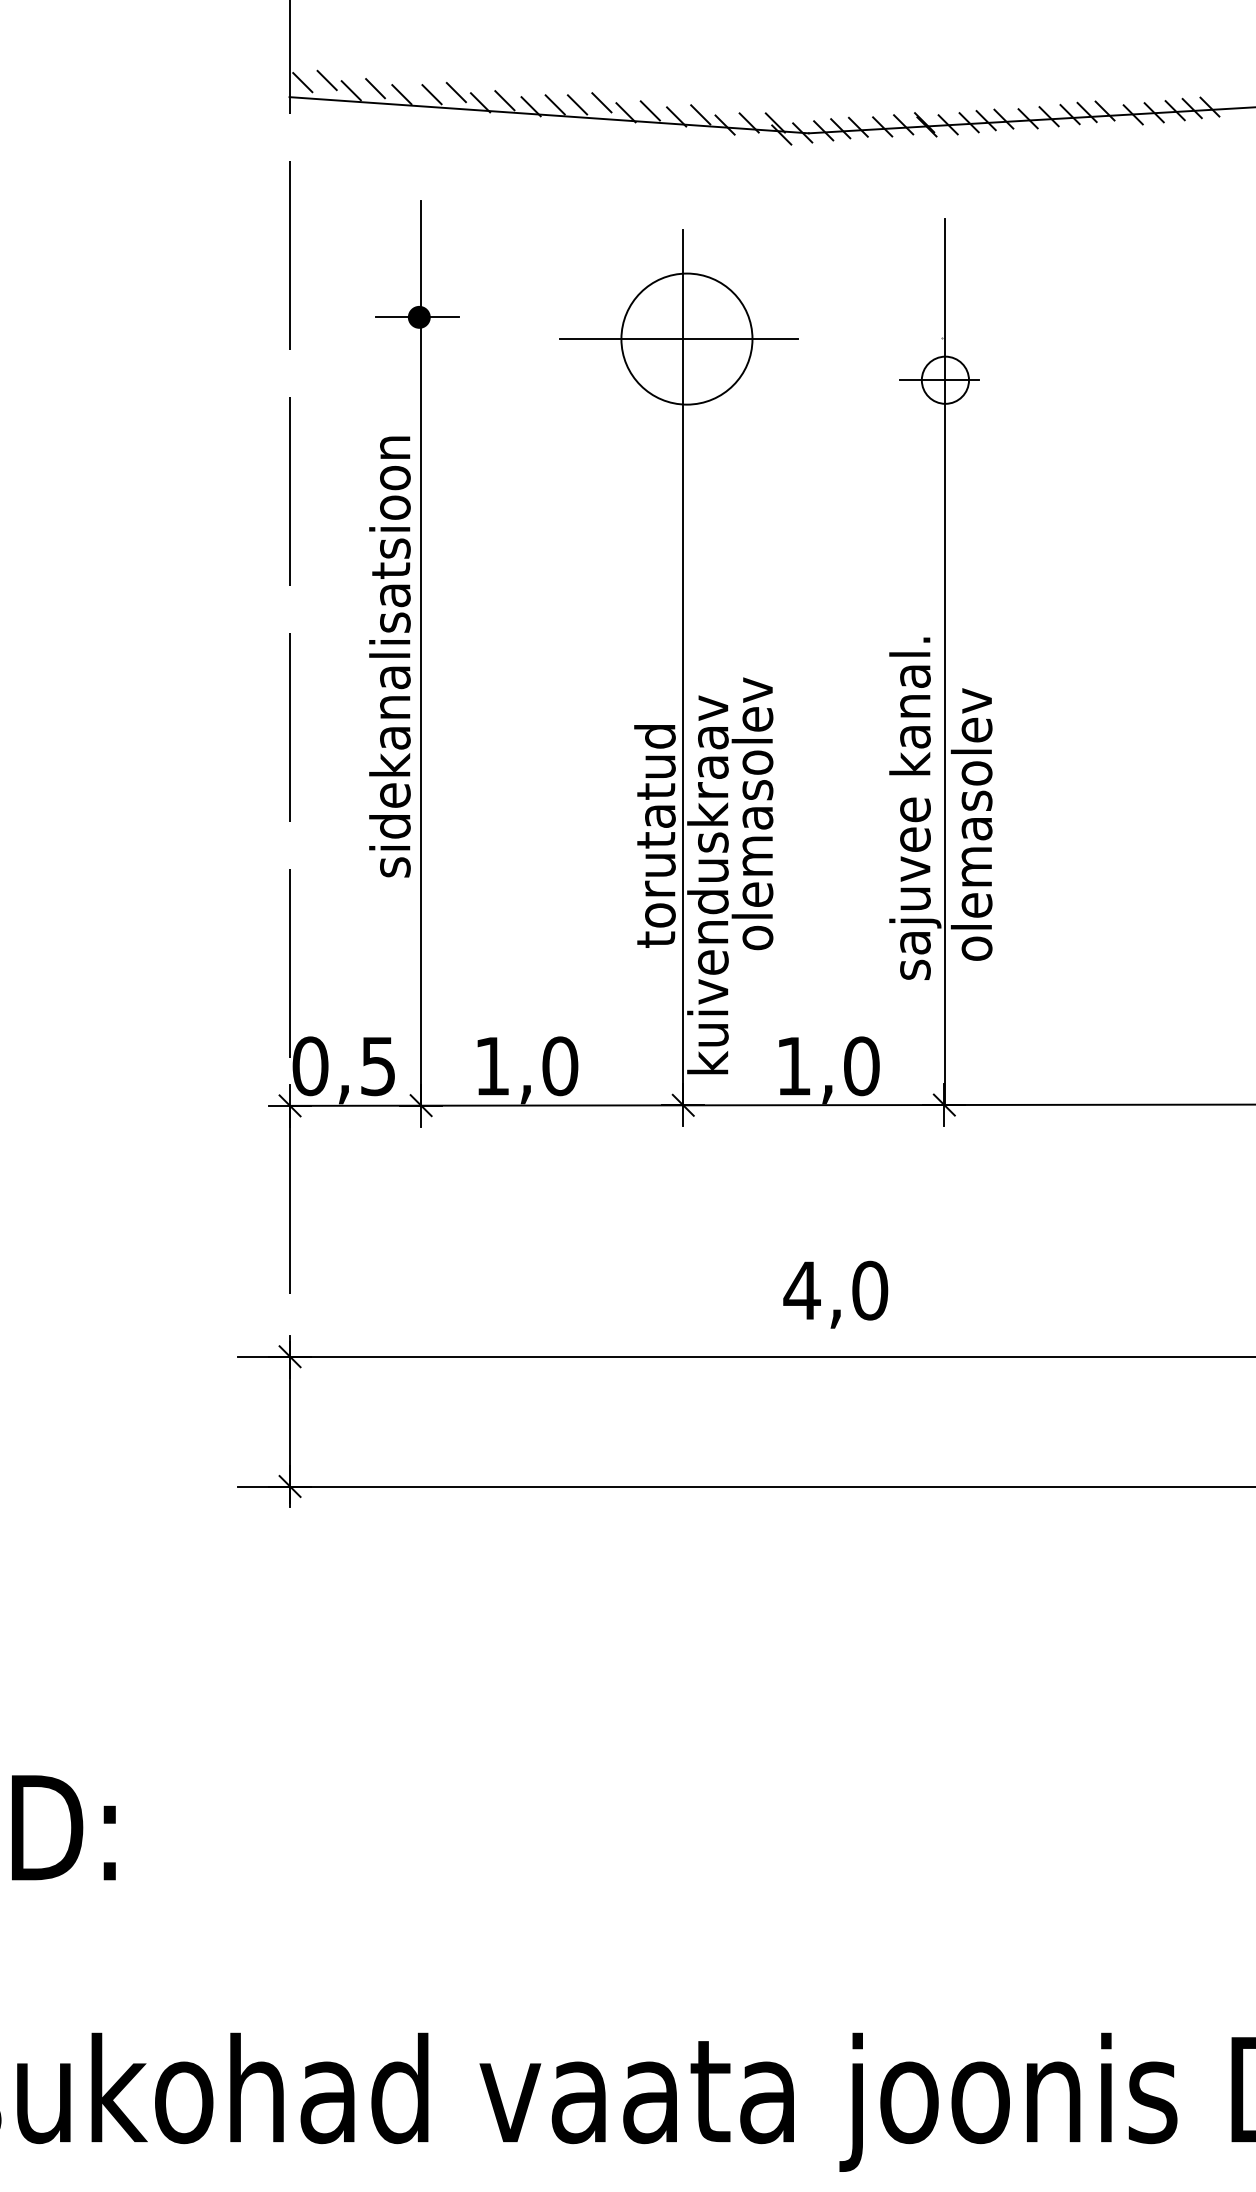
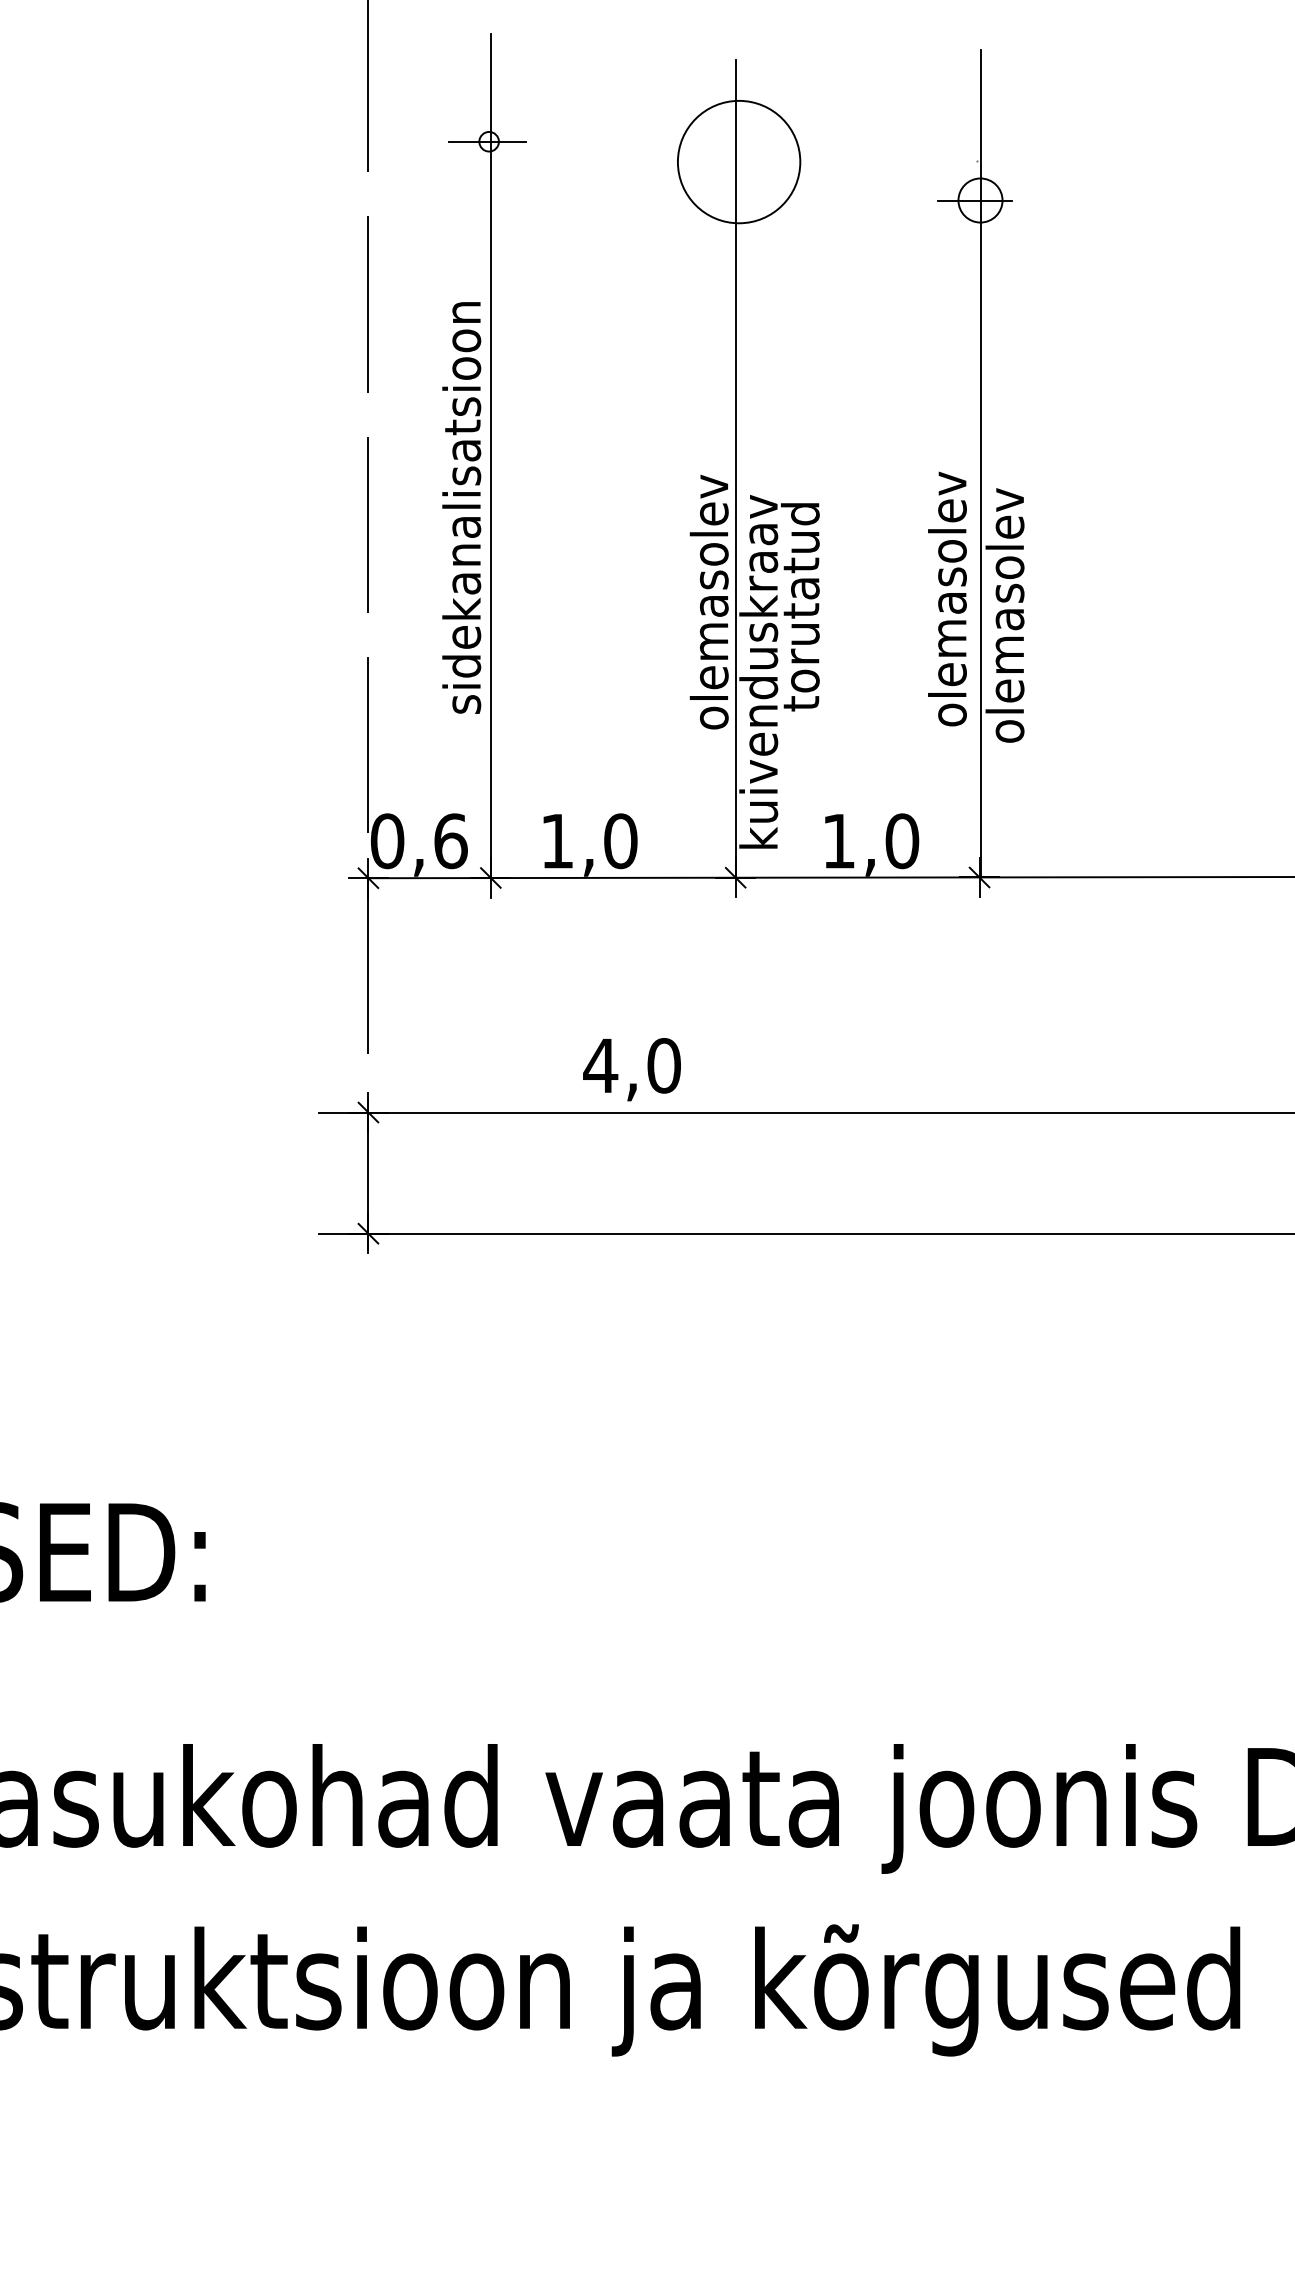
fill: (418, 317) -> (488, 141), removed
line: (678, 339) -> (731, 162), removed
text: (389, 656) -> (461, 507), moved
text: (915, 808) -> (952, 600), sajuvee kanal. -> olemasolev
text: (654, 810) -> (708, 602), torutatud -> olemasolev
text: (752, 813) -> (800, 605), olemasolev -> torutatud
text: (377, 1066) -> (450, 841), 0,5 -> 0,6
text: (835, 1294) -> (631, 1069), moved

